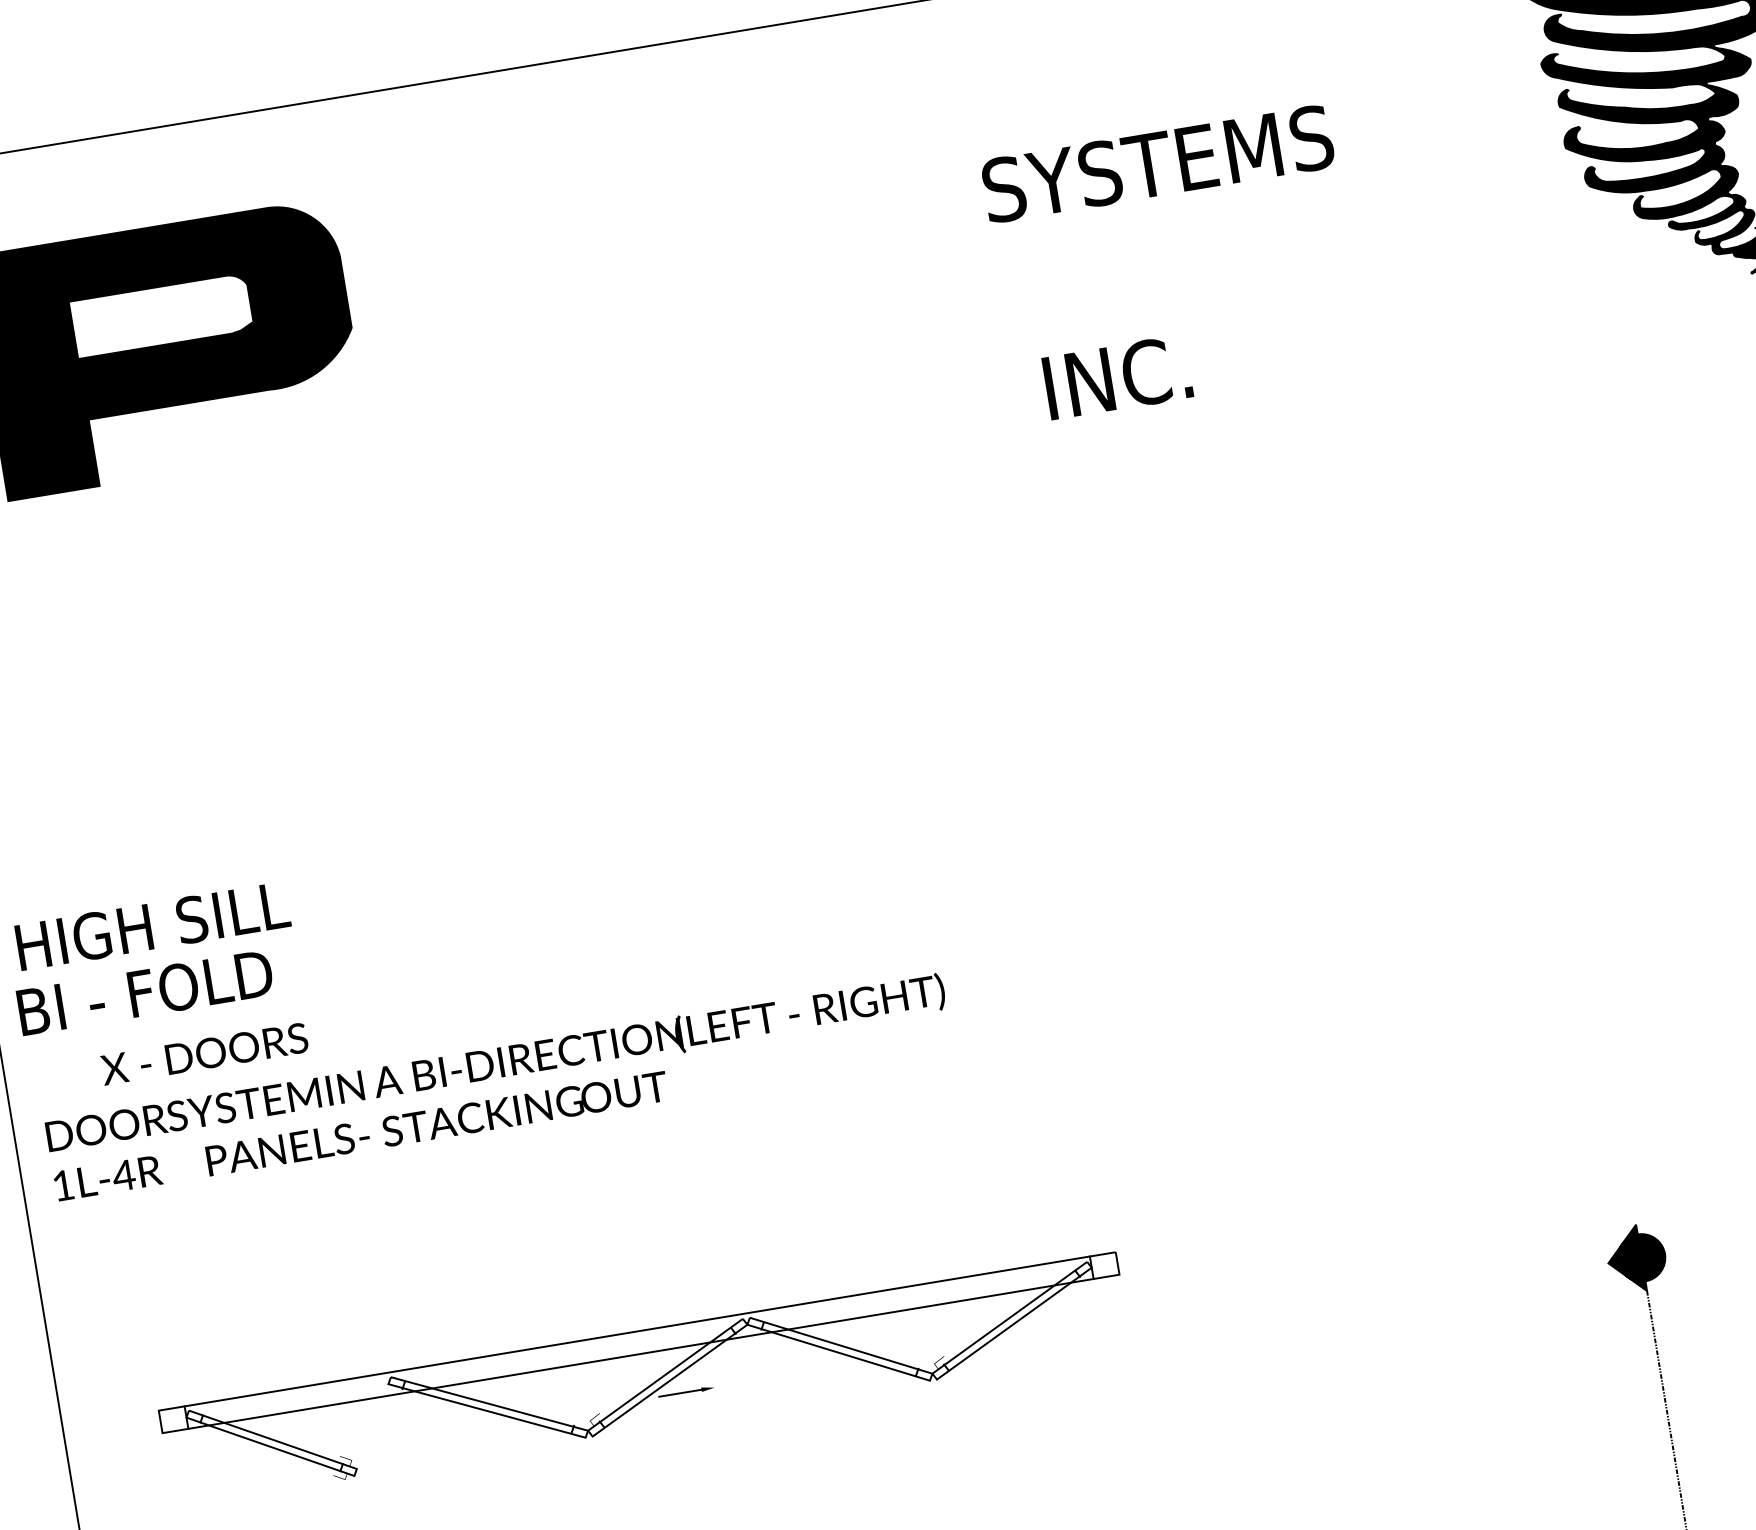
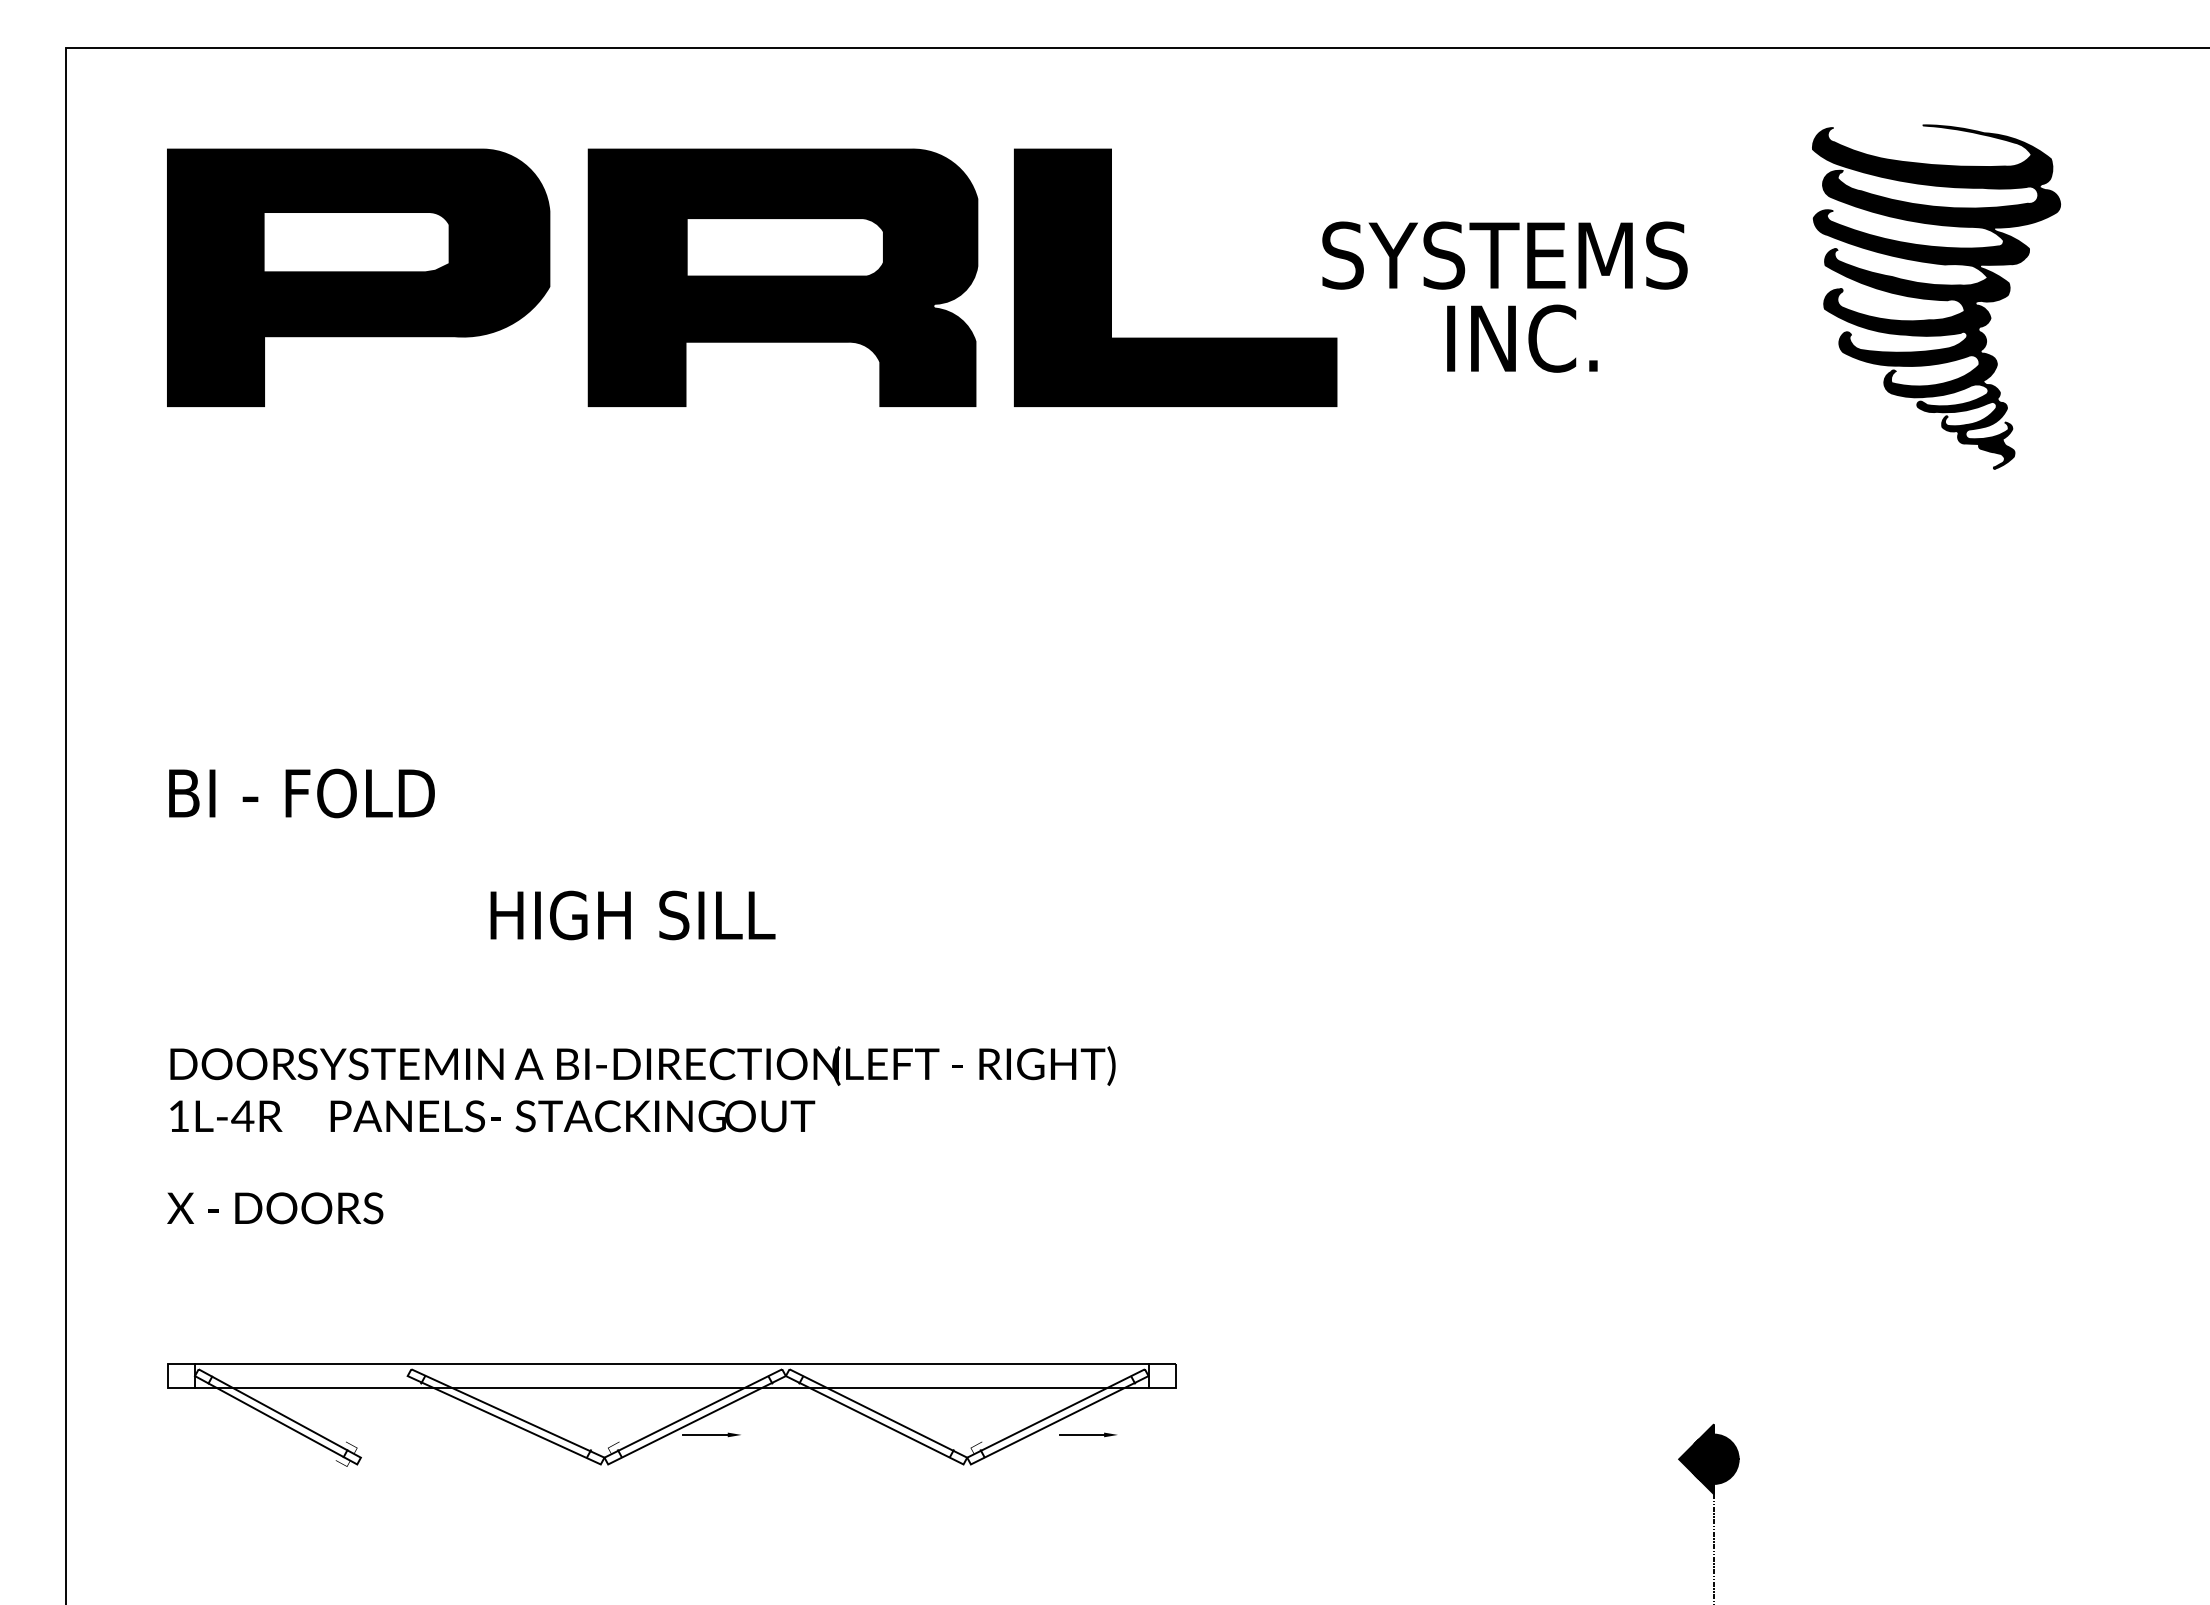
text: (1157, 163) -> (1504, 255), moved
fill: (944, 220) -> (1175, 277), added
part: (571, 282) -> (782, 277), added
text: (1117, 377) -> (1522, 338), moved
text: (152, 926) -> (632, 915), moved
text: (144, 992) -> (301, 793), moved
text: (204, 1054) -> (275, 1208), moved
text: (499, 1087) -> (642, 1089), moved
part: (1043, 1332) -> (1088, 1434), added

